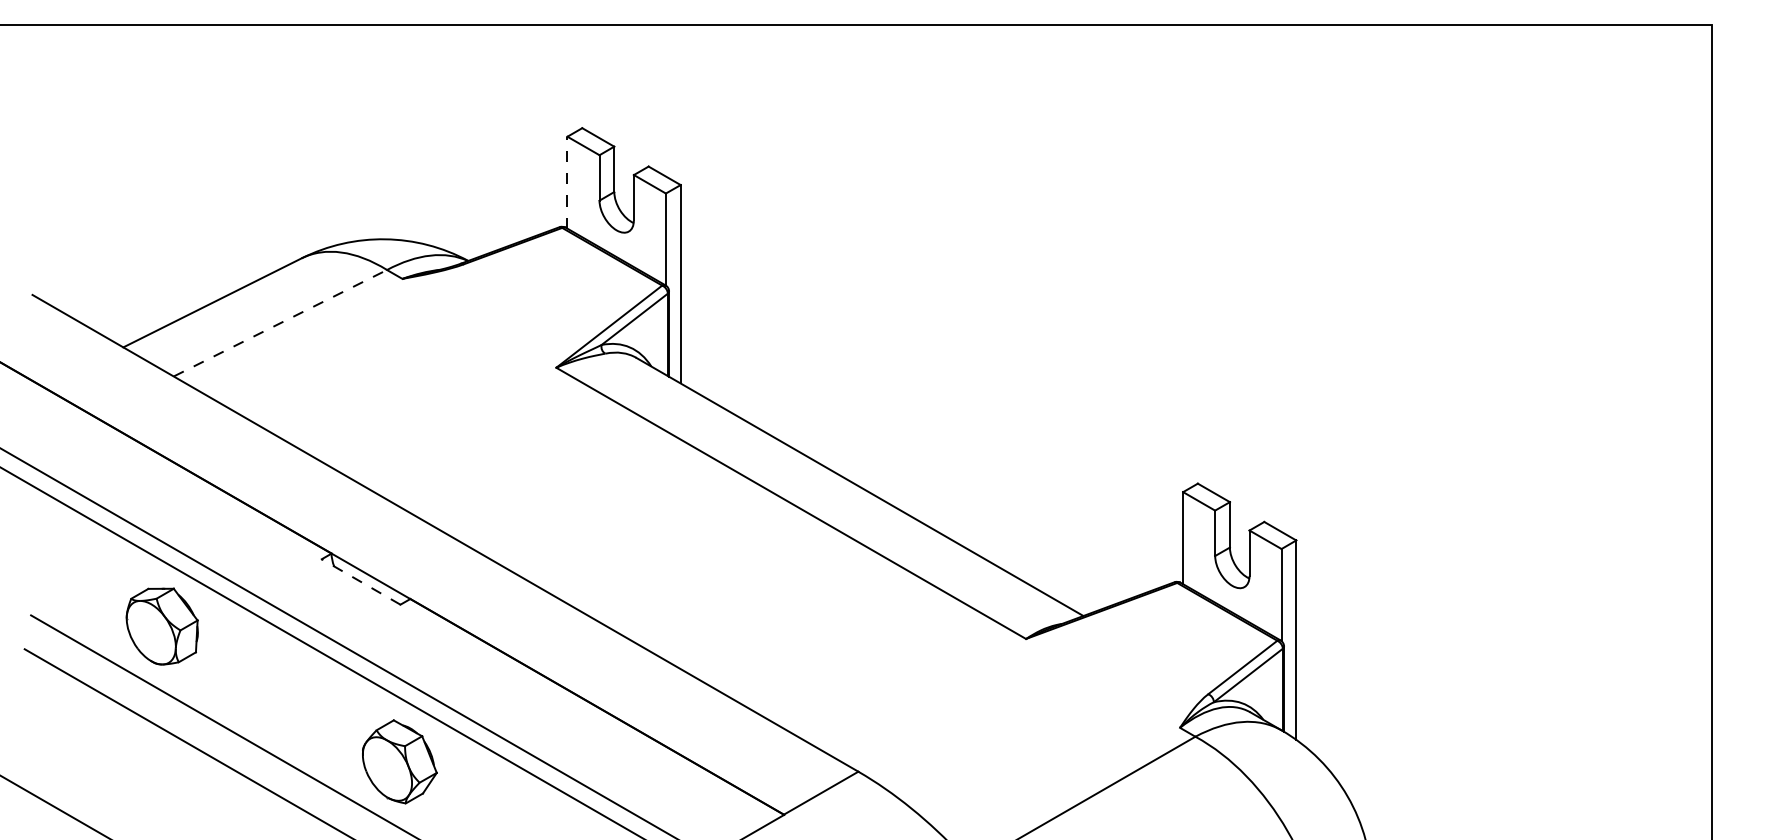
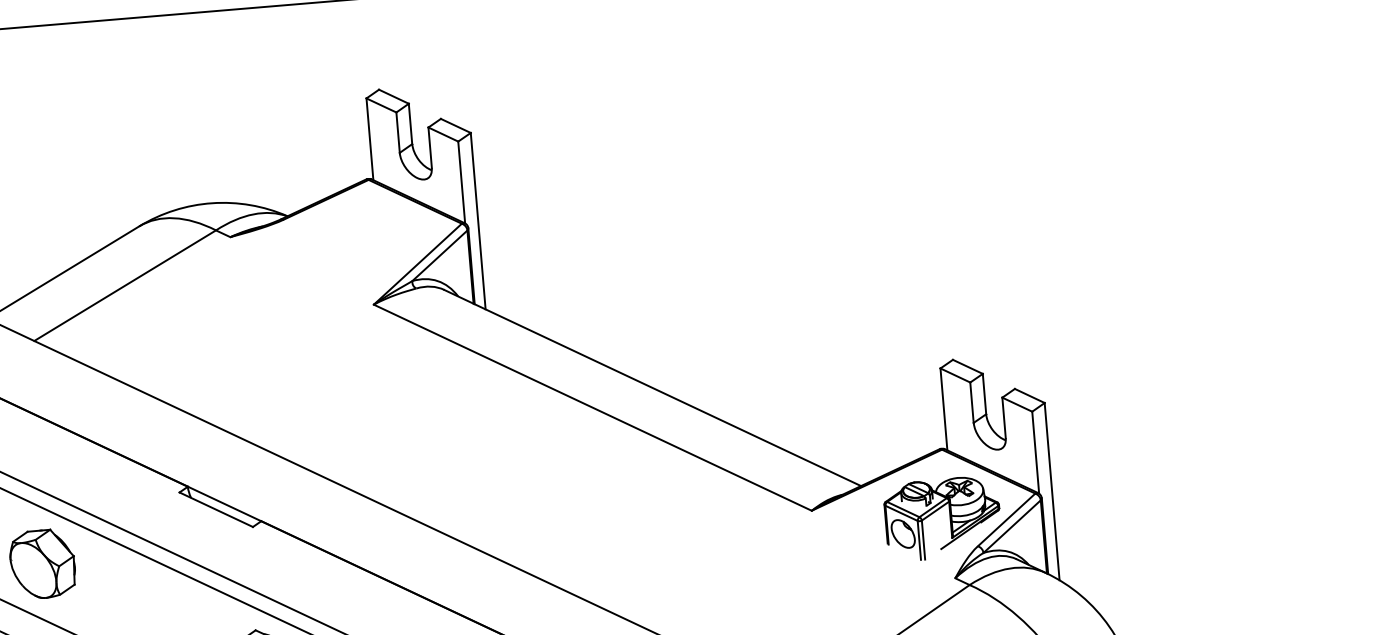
line: (567, 182) -> (369, 139), dashed -> solid
line: (280, 323) -> (125, 285), dashed -> solid
line: (360, 581) -> (215, 509), dashed -> solid
part: (1179, 659) -> (949, 517), added

